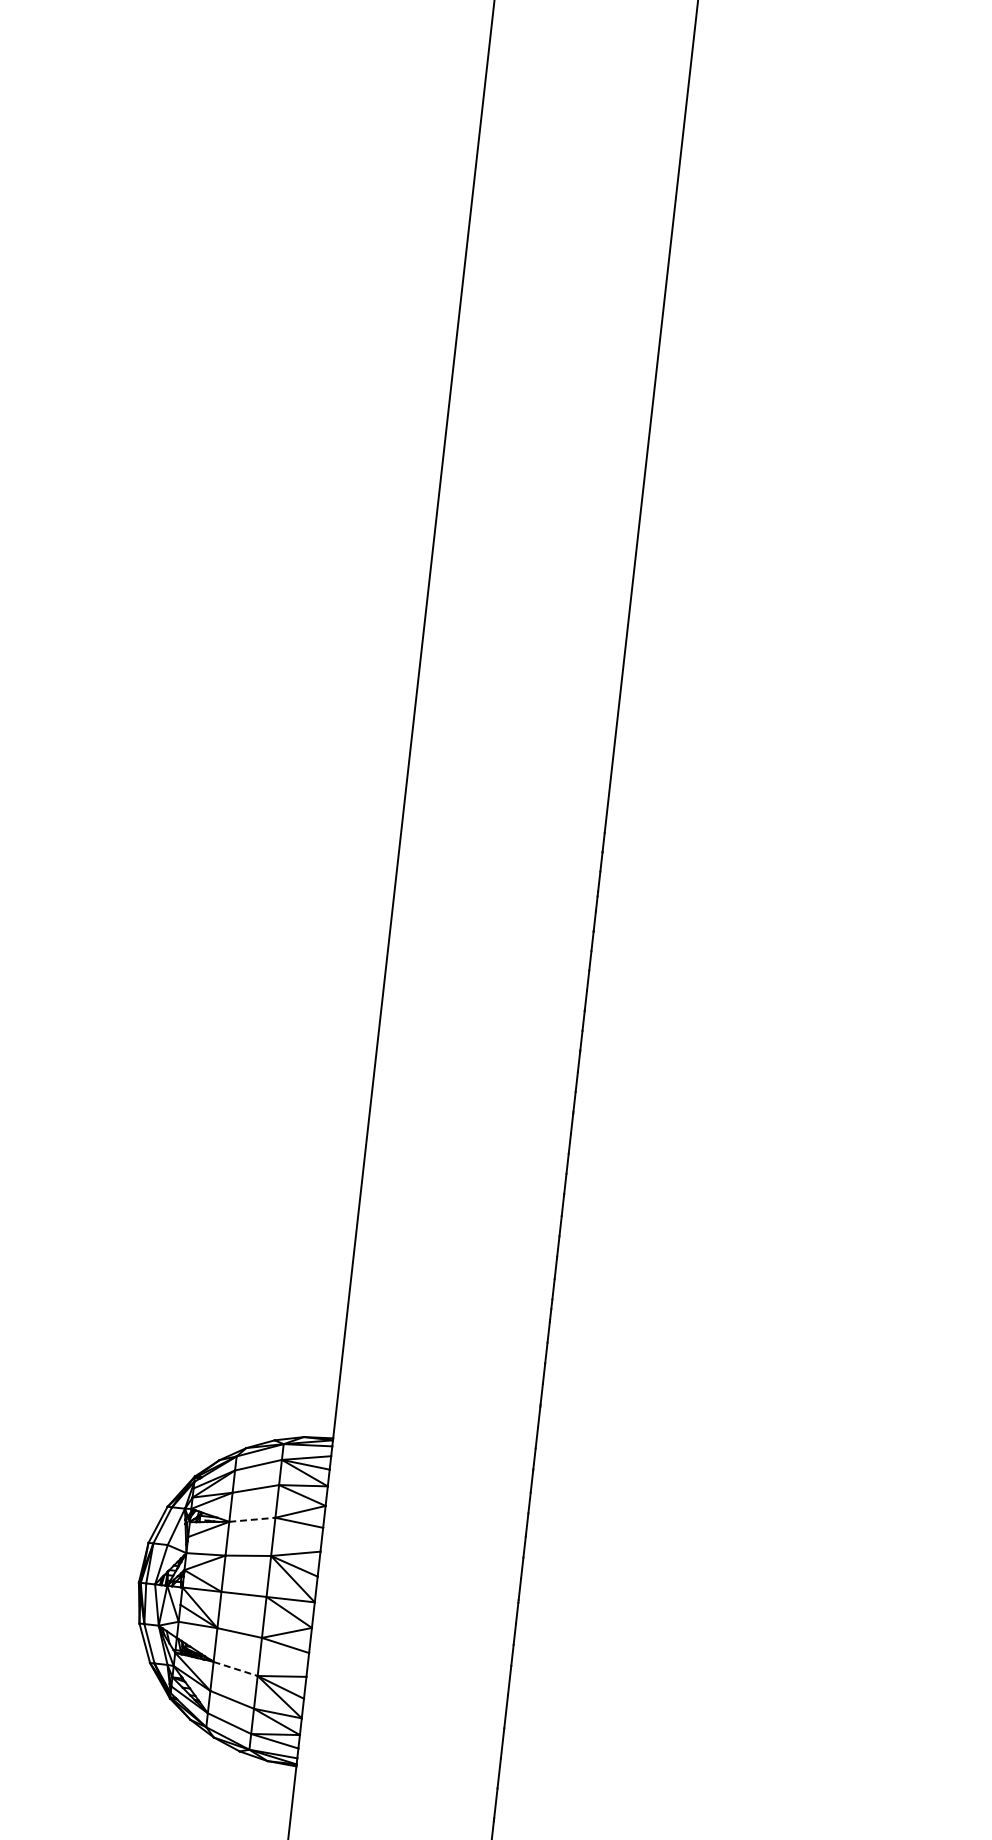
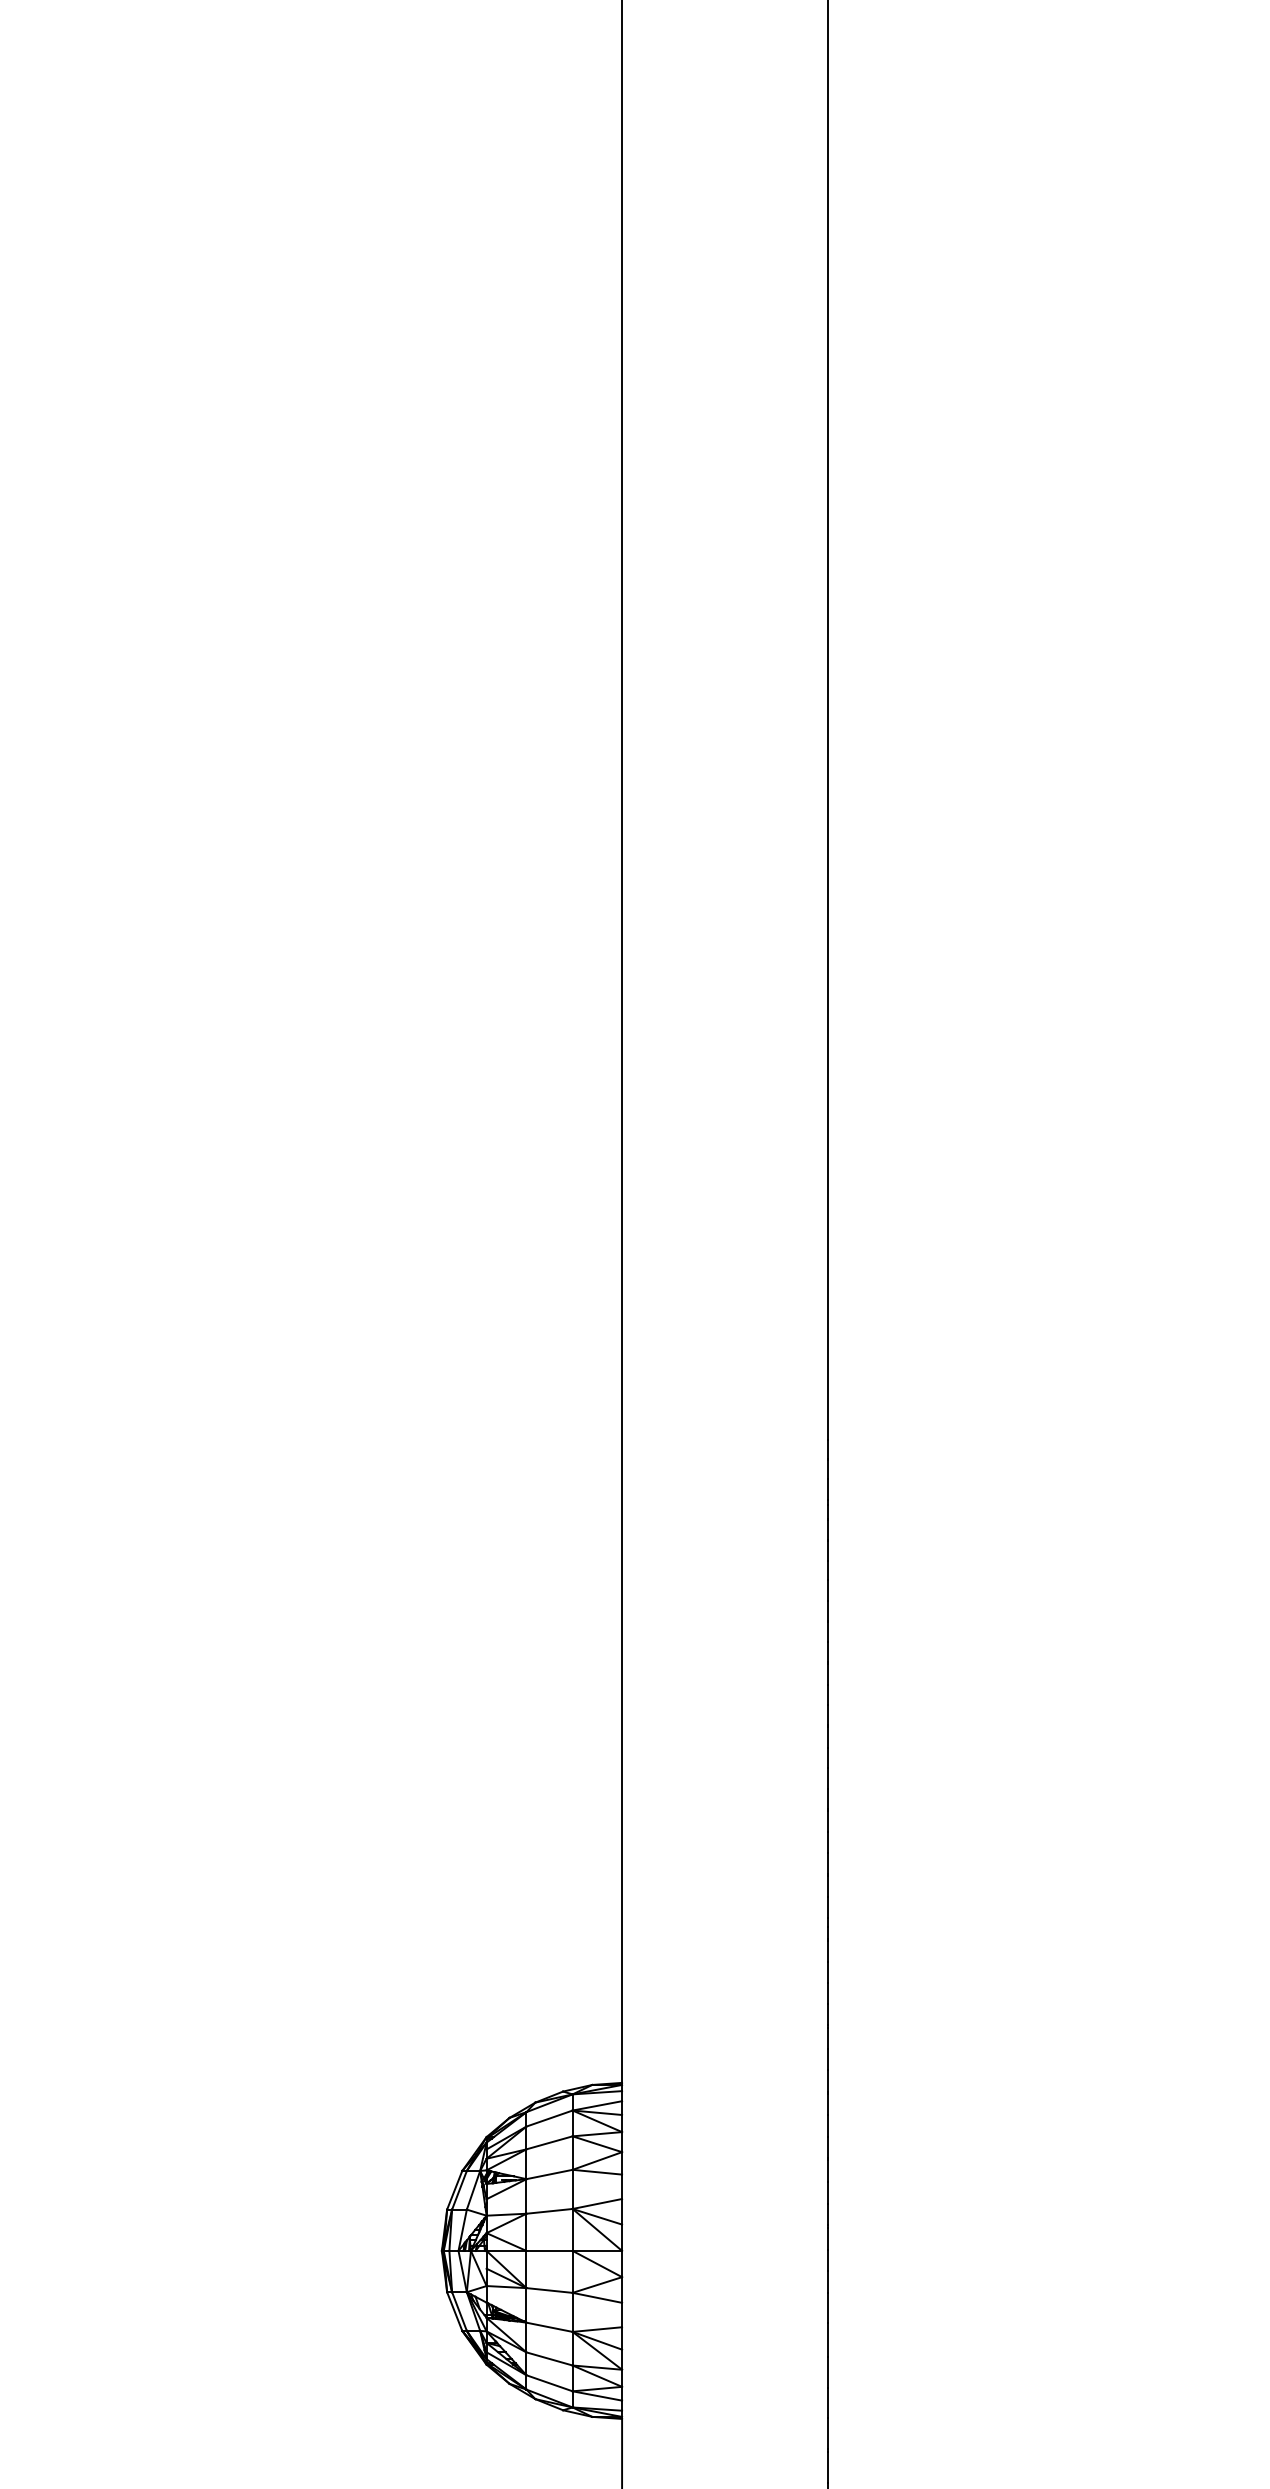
line: (252, 1519) -> (549, 2174), dashed -> solid
line: (235, 1669) -> (549, 2327), dashed -> solid

